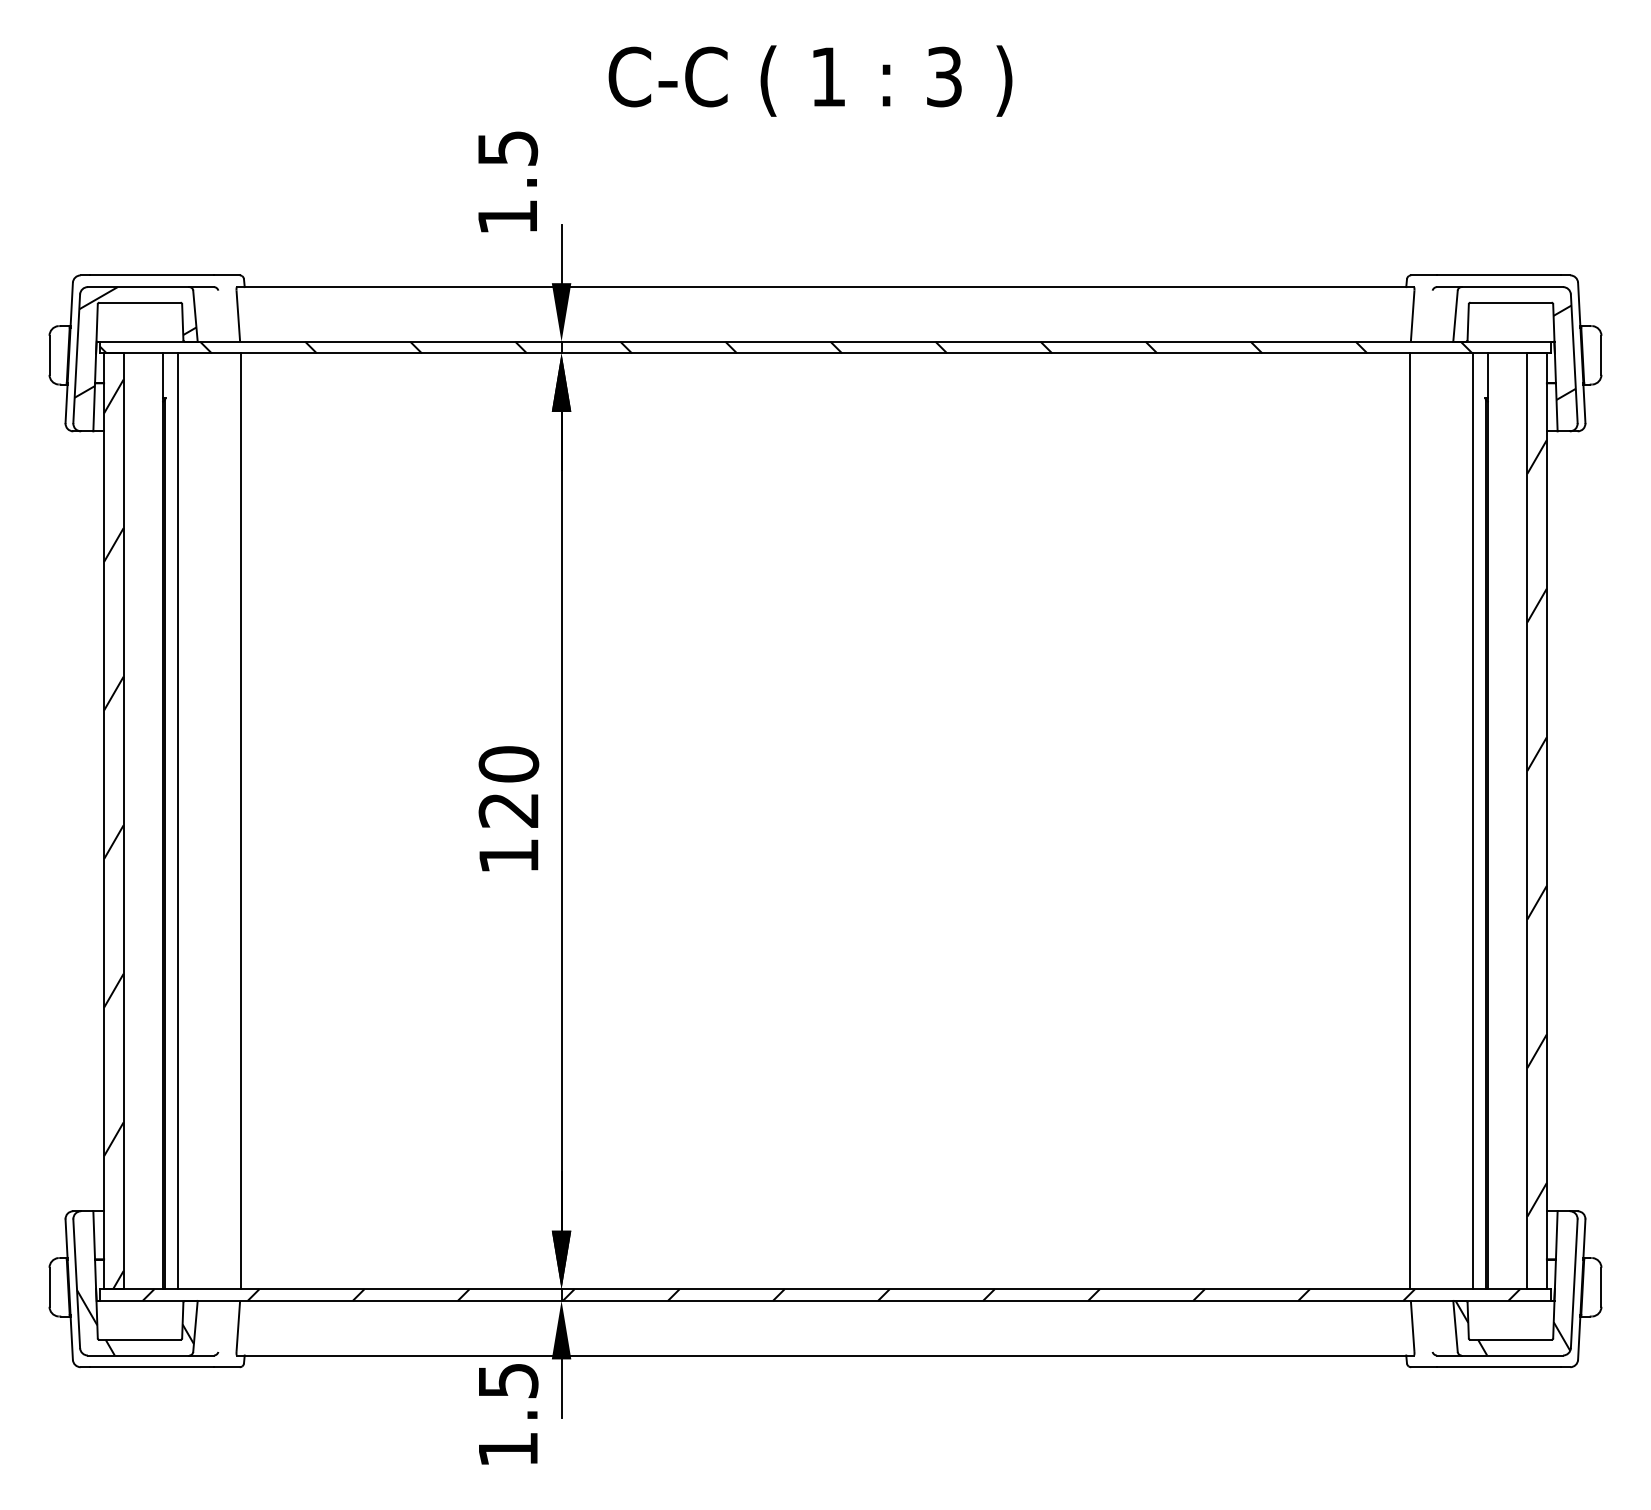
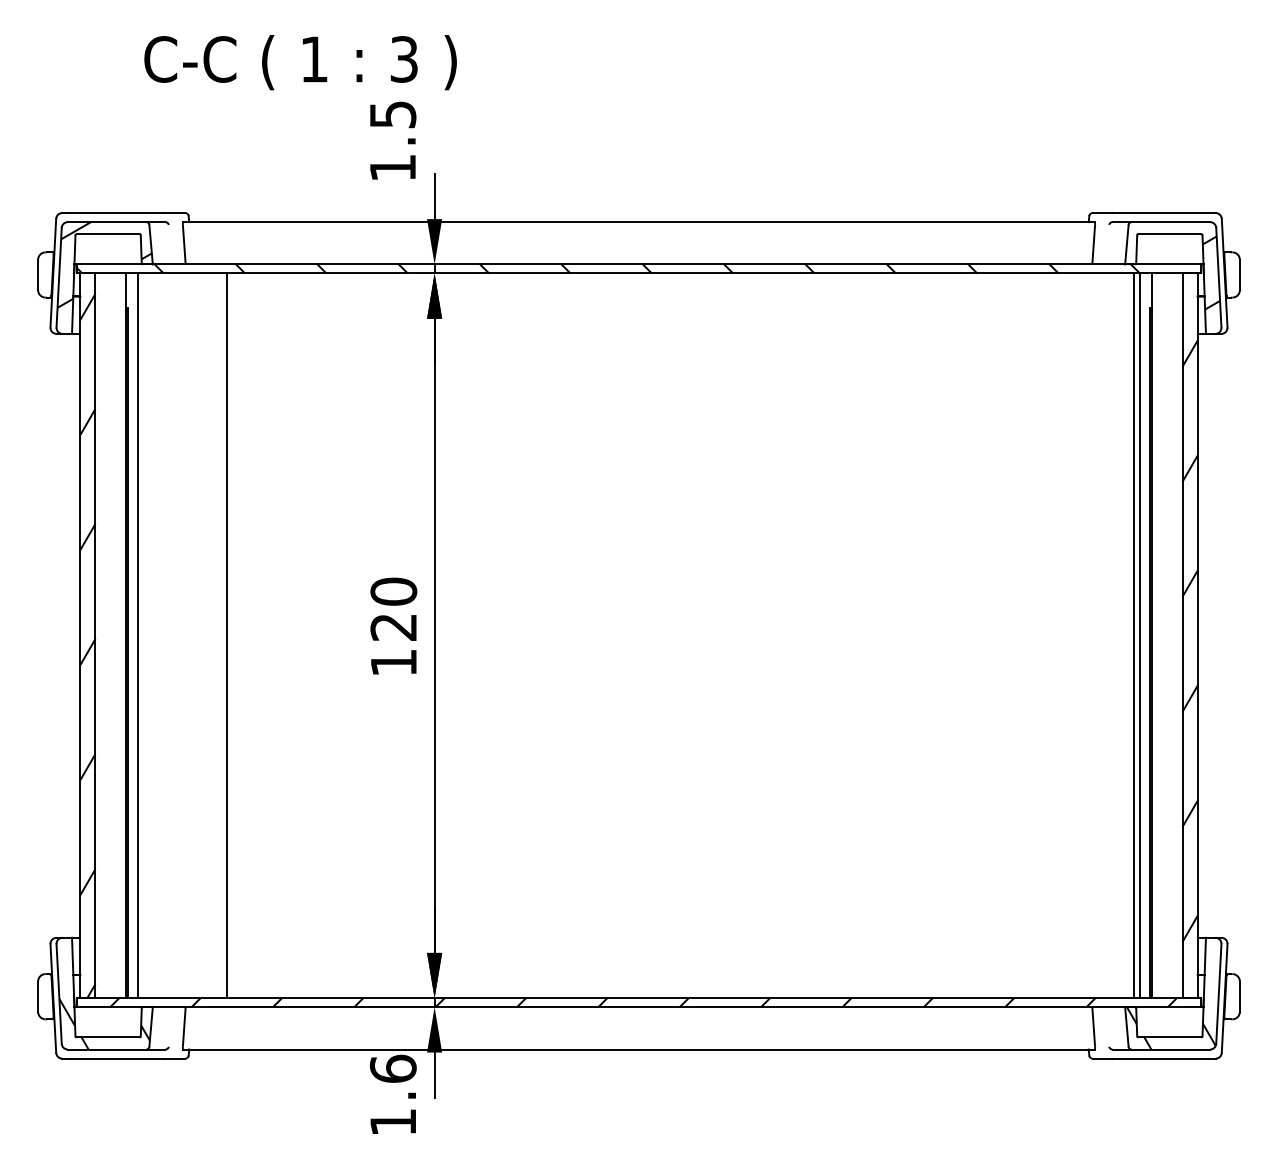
text: (810, 80) -> (300, 62), moved
line: (240, 821) -> (227, 635), moved
line: (1410, 821) -> (1133, 635), moved
text: (508, 1380) -> (393, 1068), 1.5 -> 1.6

